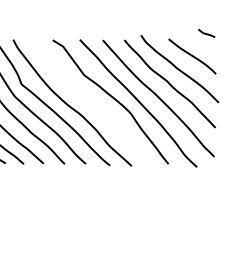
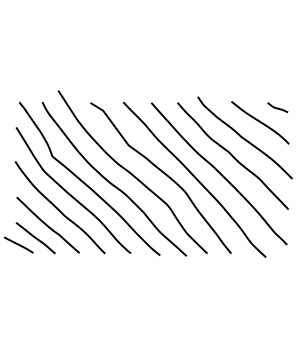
curve: (206, 33) -> (277, 107), moved
curve: (86, 97) -> (131, 172), added

